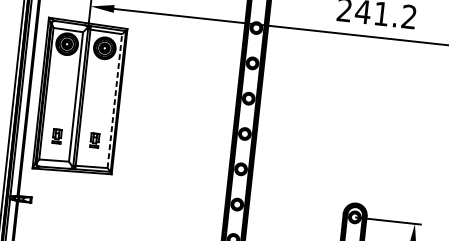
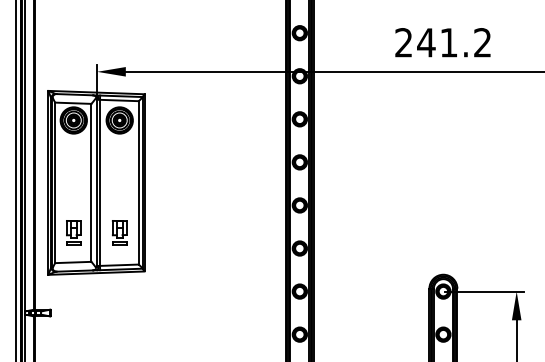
line: (114, 100) -> (138, 182), dashed -> solid
part: (56, 136) -> (73, 232), size x1.43
part: (94, 140) -> (119, 232), size x1.43

